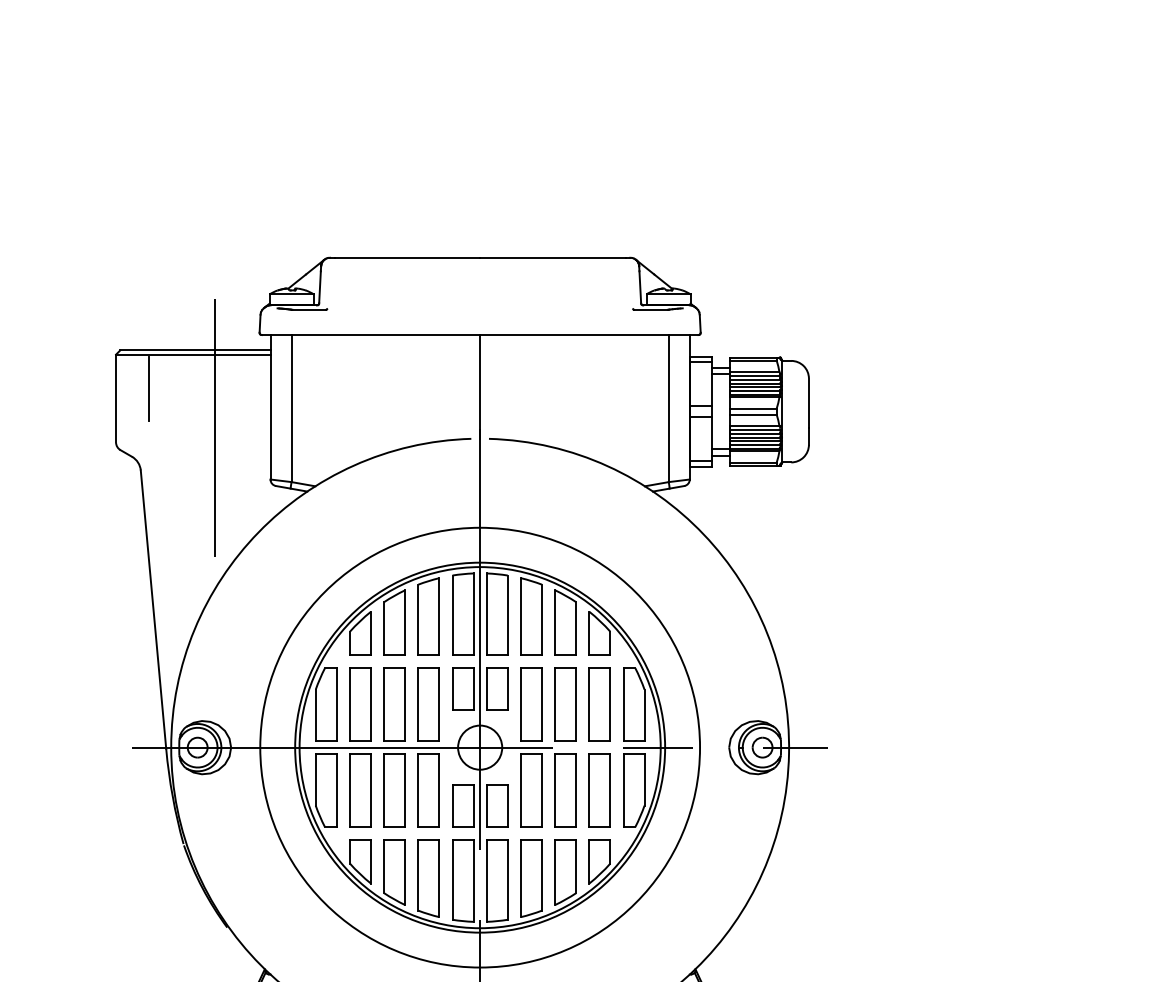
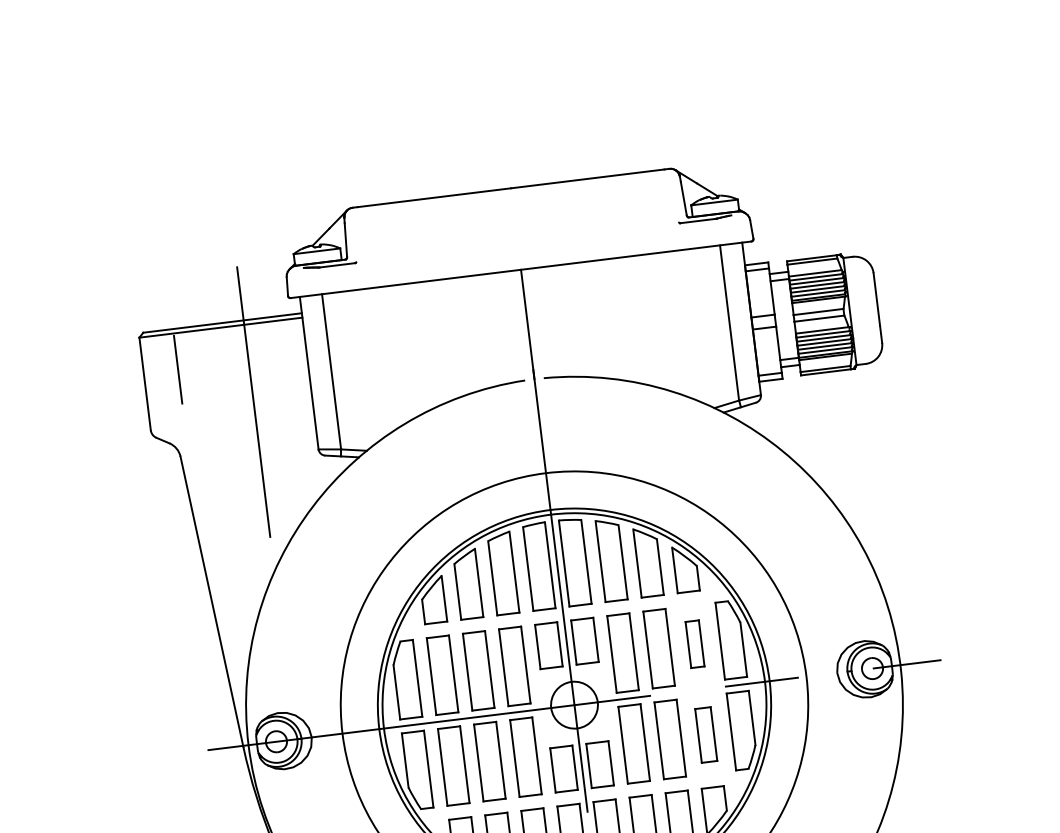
part: (599, 704) -> (694, 644), size x0.6
part: (599, 790) -> (705, 734), size x0.7

